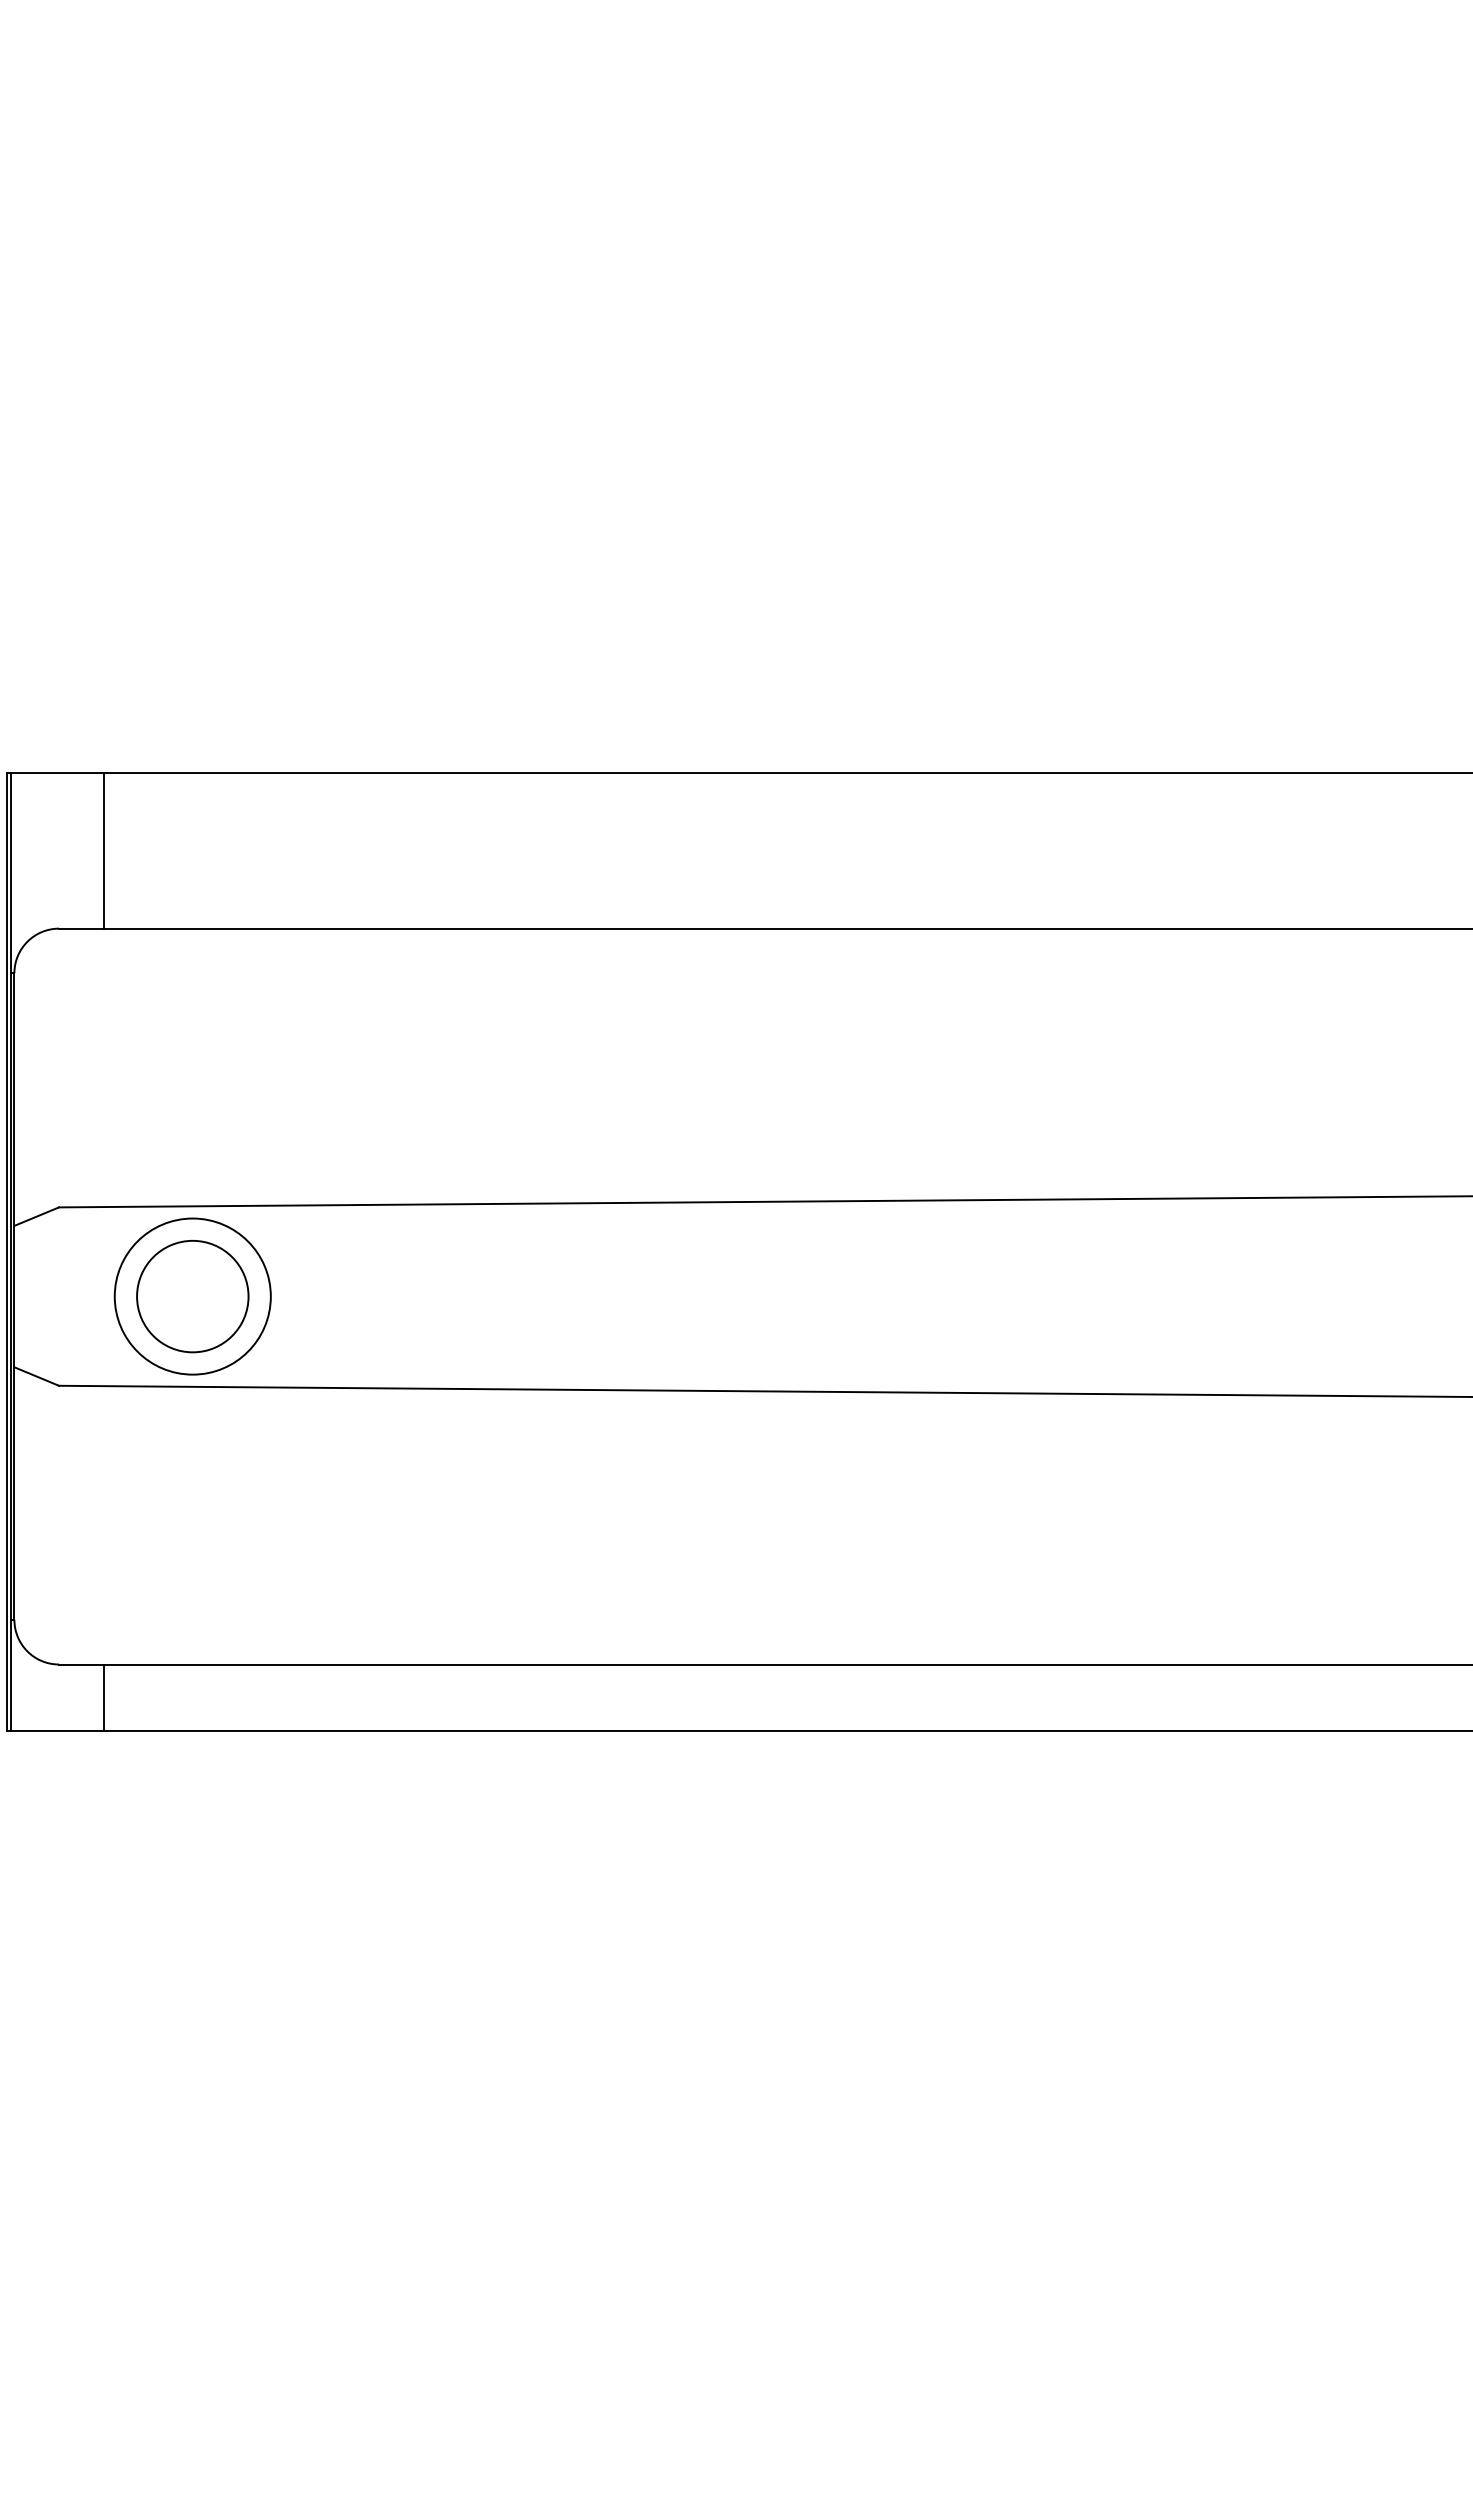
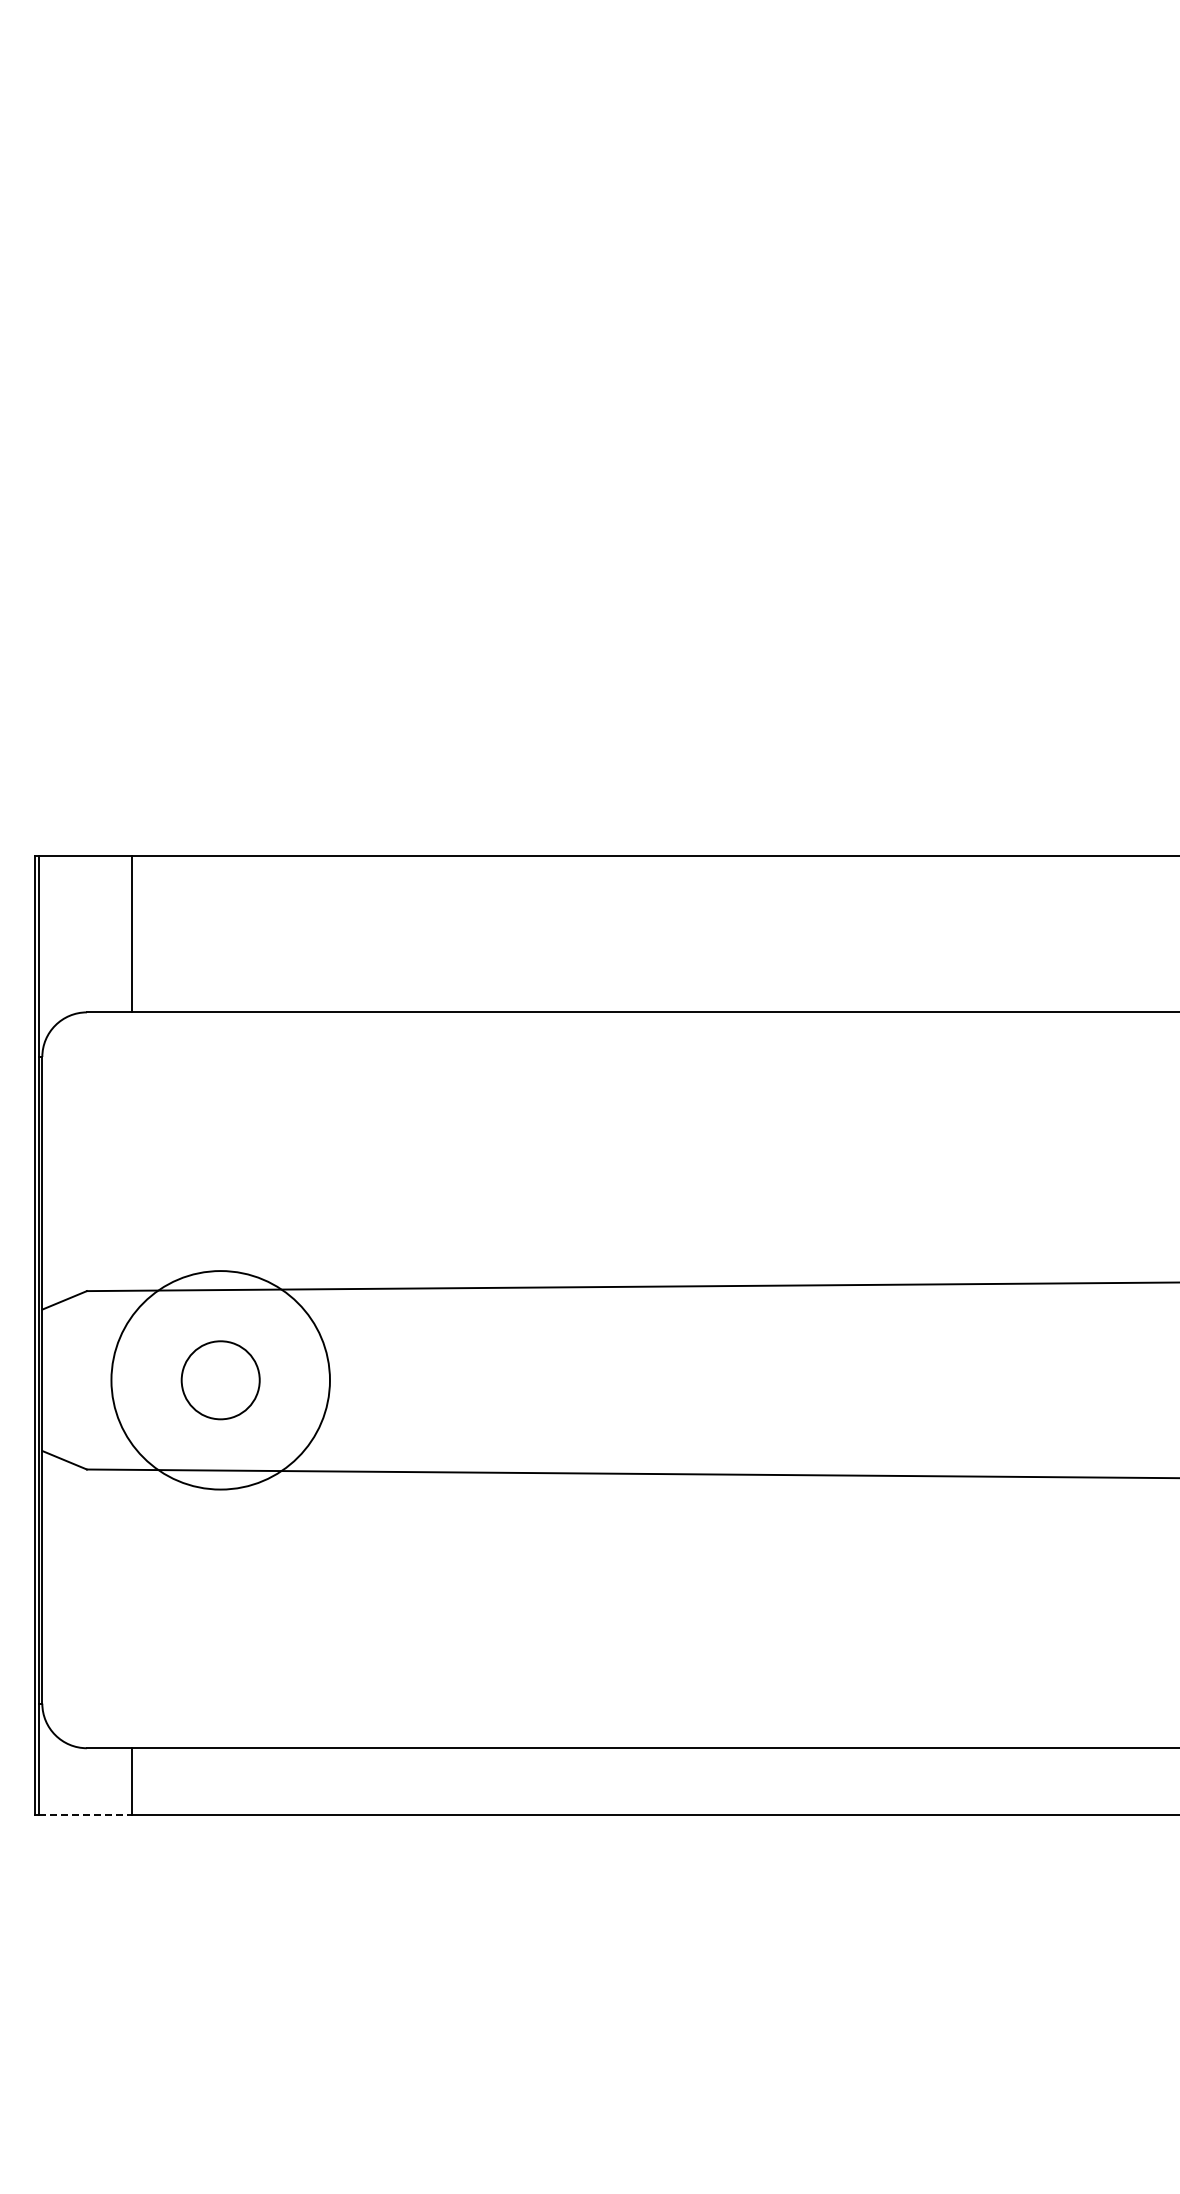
circle: (192, 1296) -> (220, 1380), size x0.7
circle: (192, 1296) -> (220, 1380), size x1.4
line: (57, 1731) -> (85, 1815), solid -> dashed

